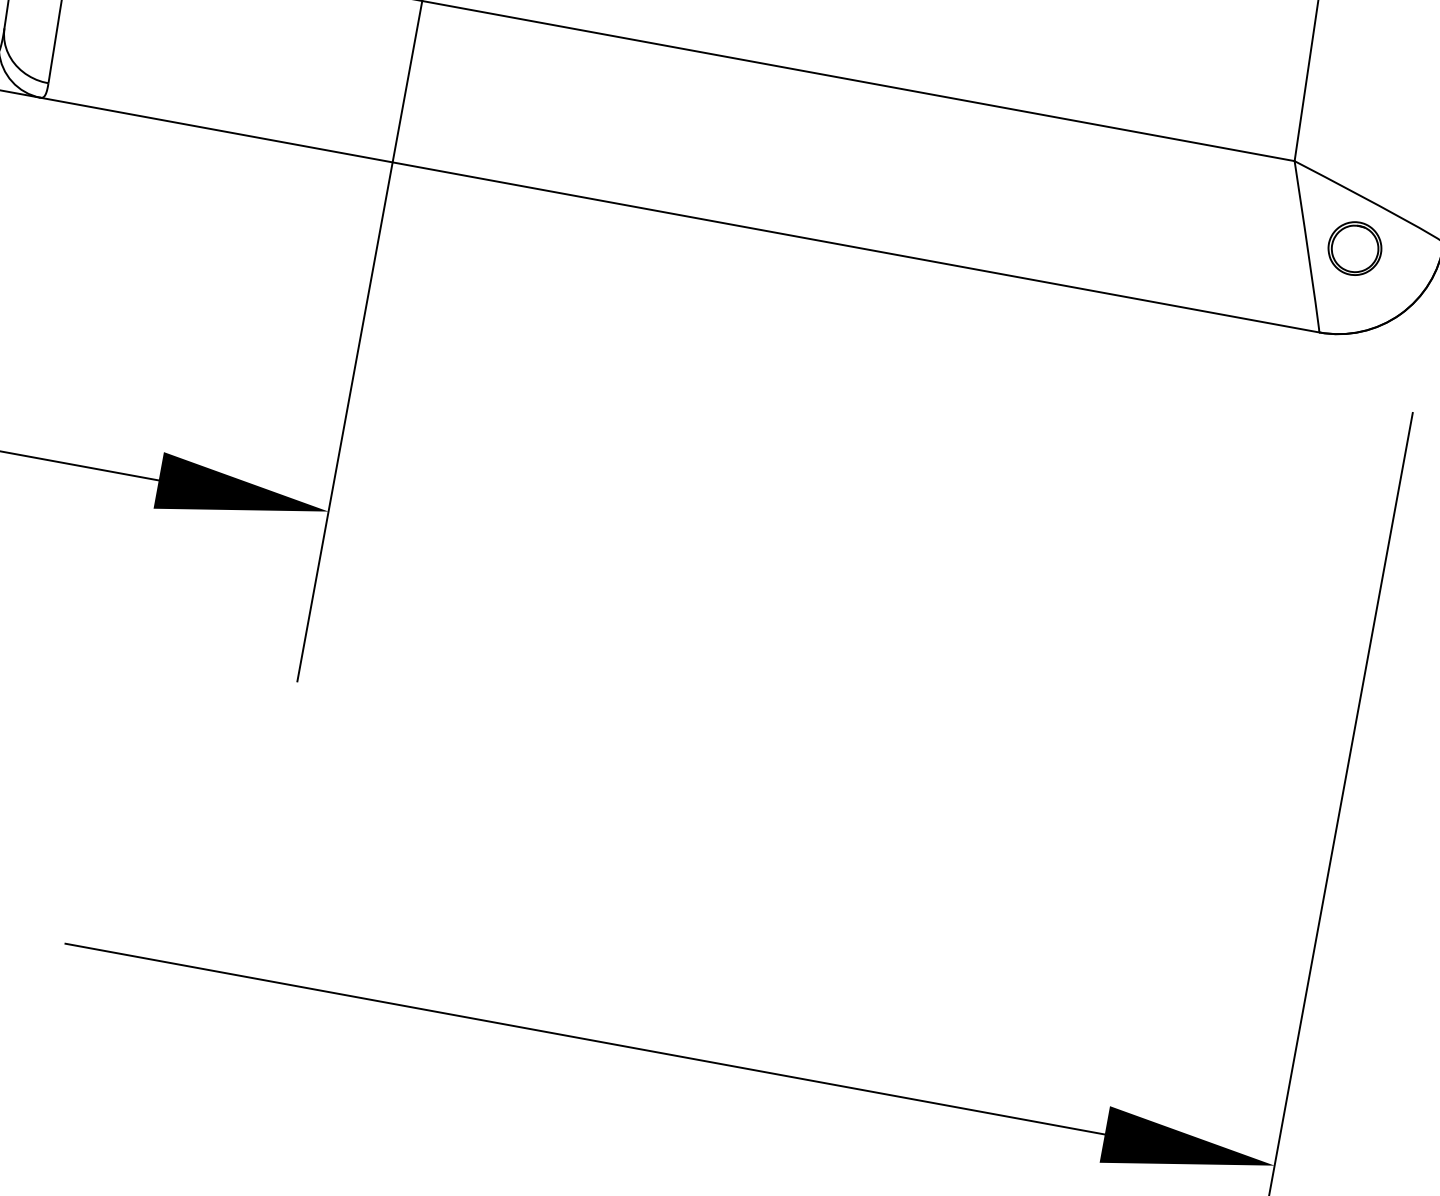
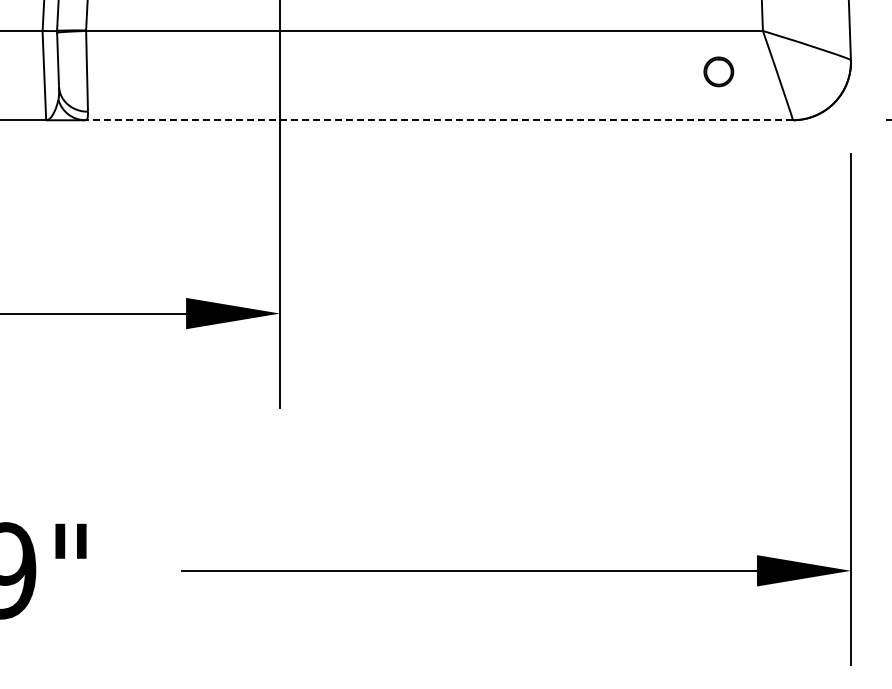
line: (680, 215) -> (439, 120), solid -> dashed
part: (1354, 247) -> (718, 71), moved

